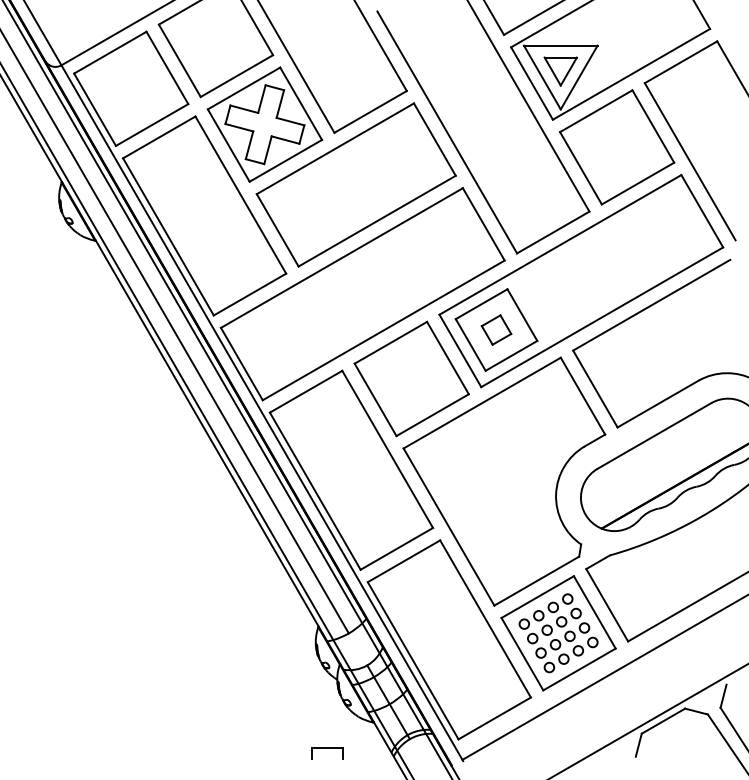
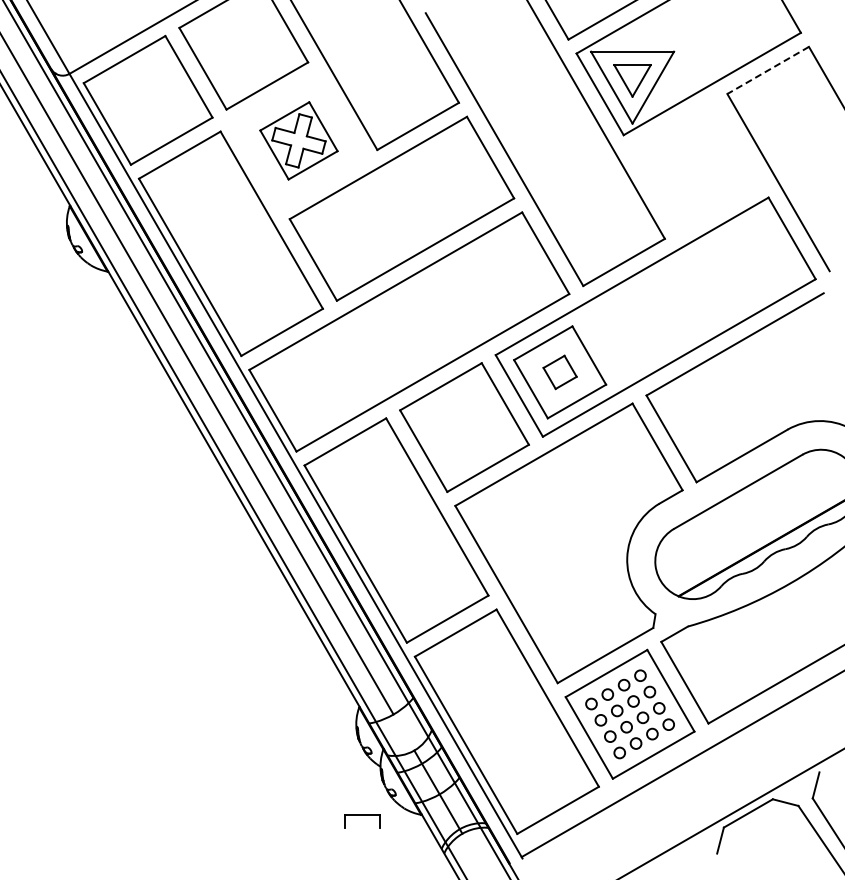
line: (680, 62) -> (767, 70), solid -> dashed
part: (264, 124) -> (298, 140), size x0.6
part: (616, 146) -> (695, 165), removed
part: (327, 754) -> (362, 821), moved

